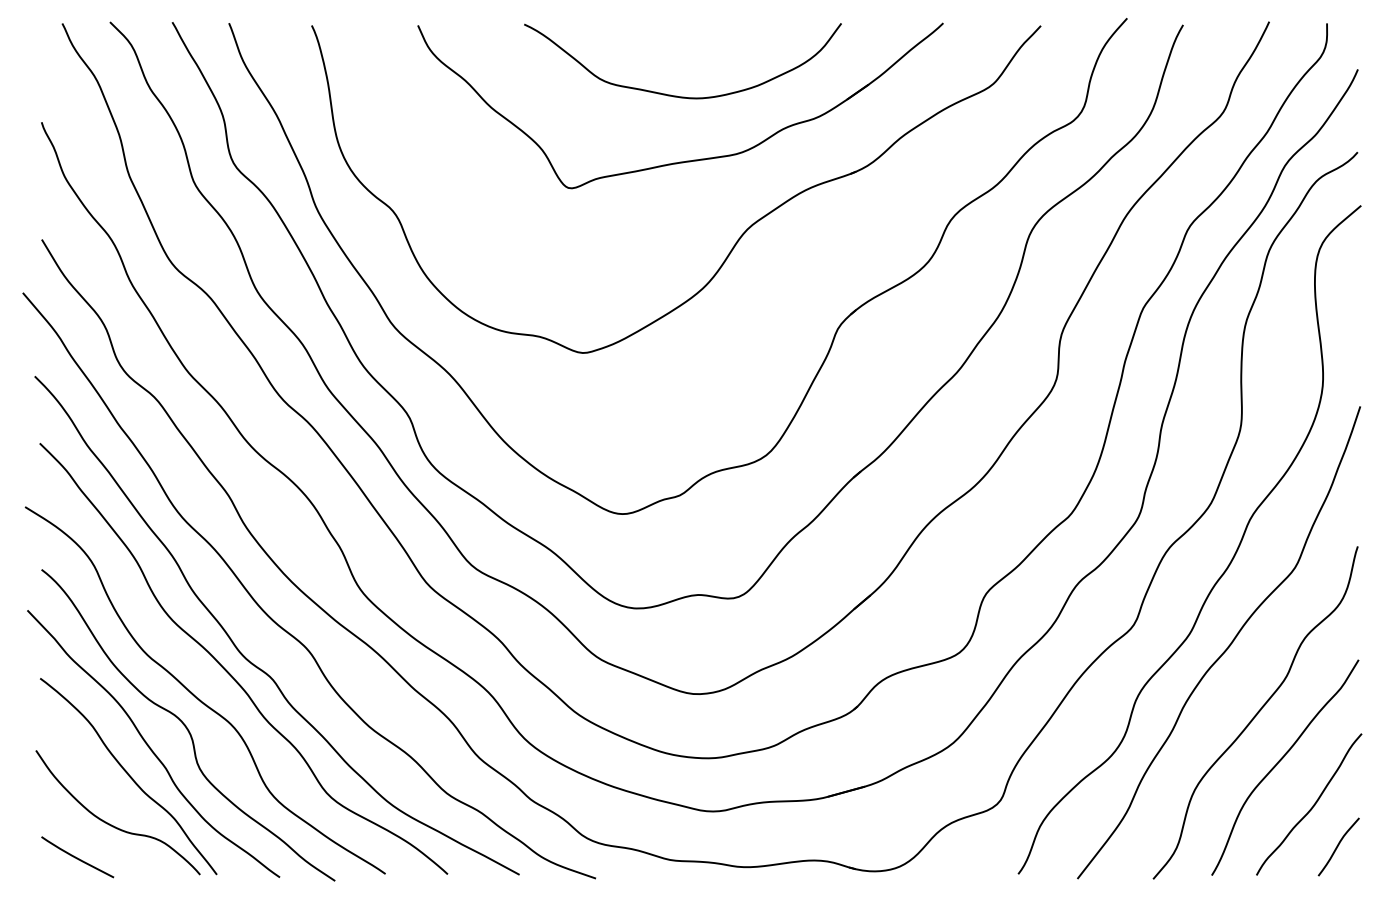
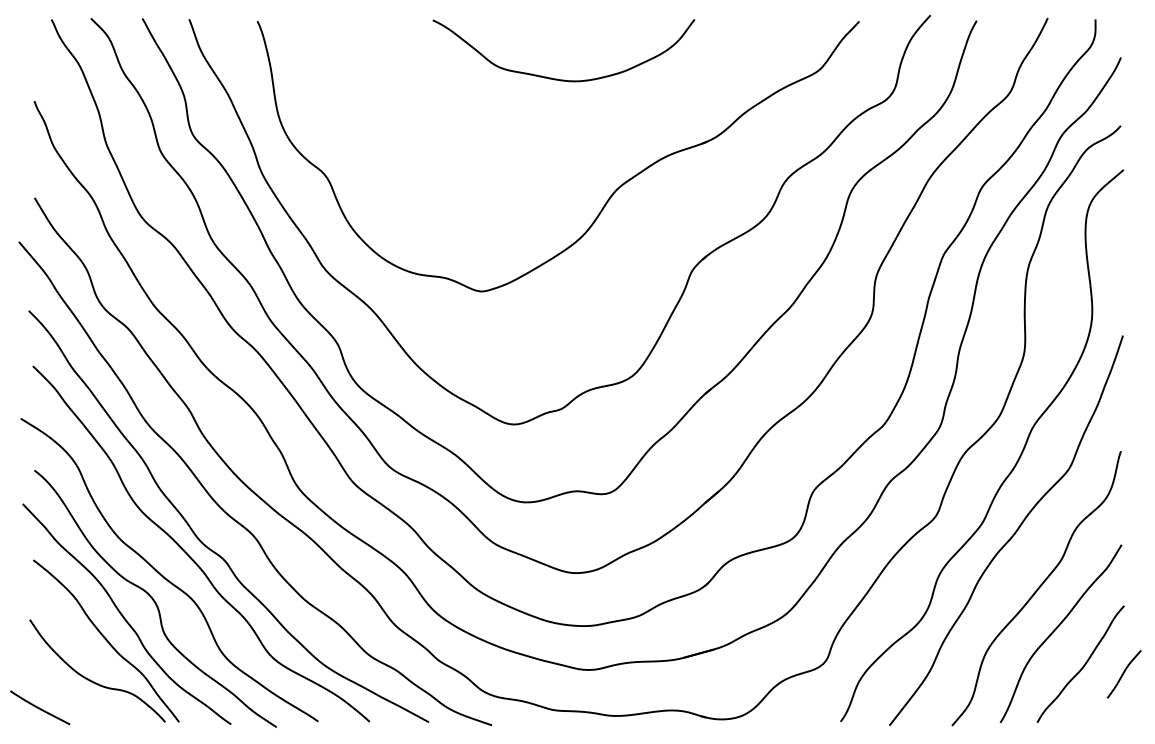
part: (684, 160) -> (565, 132), removed
curve: (1337, 847) -> (1123, 674), moved
curve: (76, 856) -> (39, 707), moved

